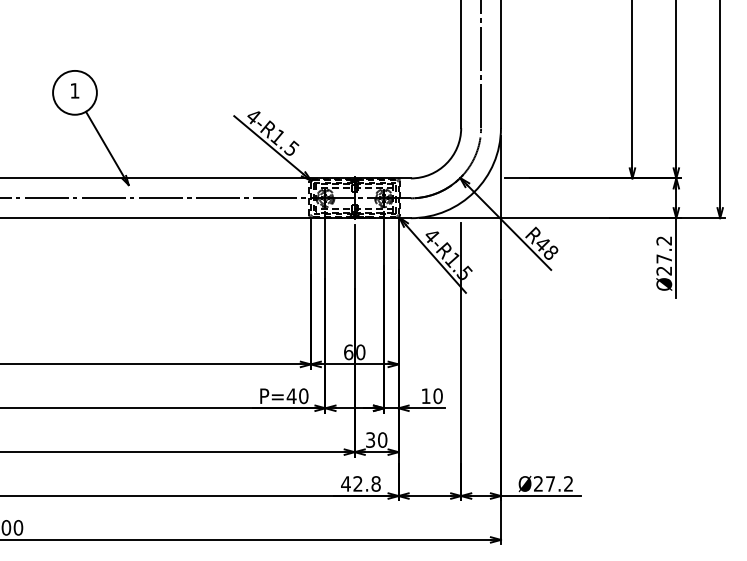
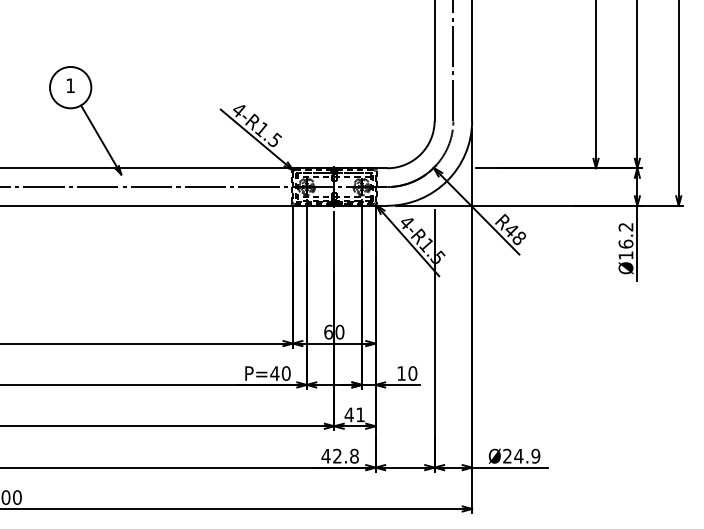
text: (664, 264) -> (626, 249), Ø27.2 -> Ø16.2
text: (376, 439) -> (354, 414), 30 -> 41
text: (559, 483) -> (527, 455), Ø27.2 -> Ø24.9

